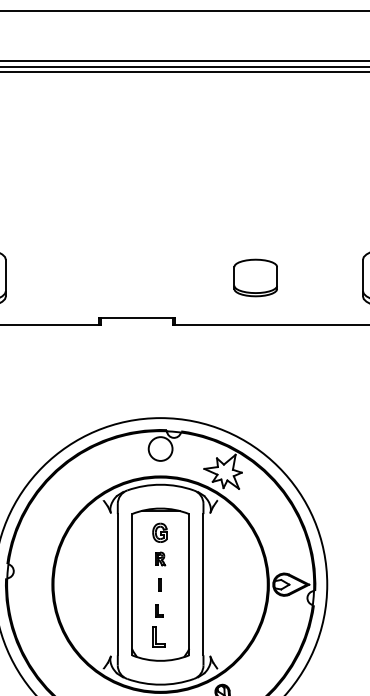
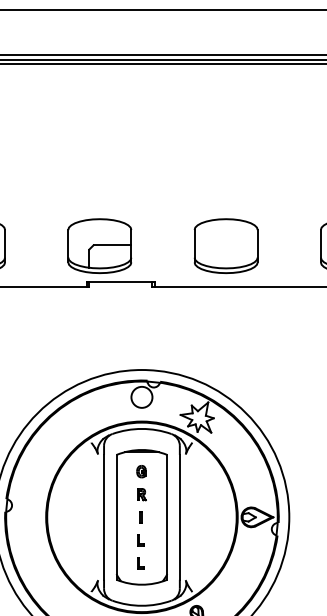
part: (112, 277) -> (99, 245), added
part: (255, 277) -> (225, 245), size x1.67
part: (160, 532) -> (141, 471), size x0.71
part: (158, 636) -> (140, 563), size x0.62

